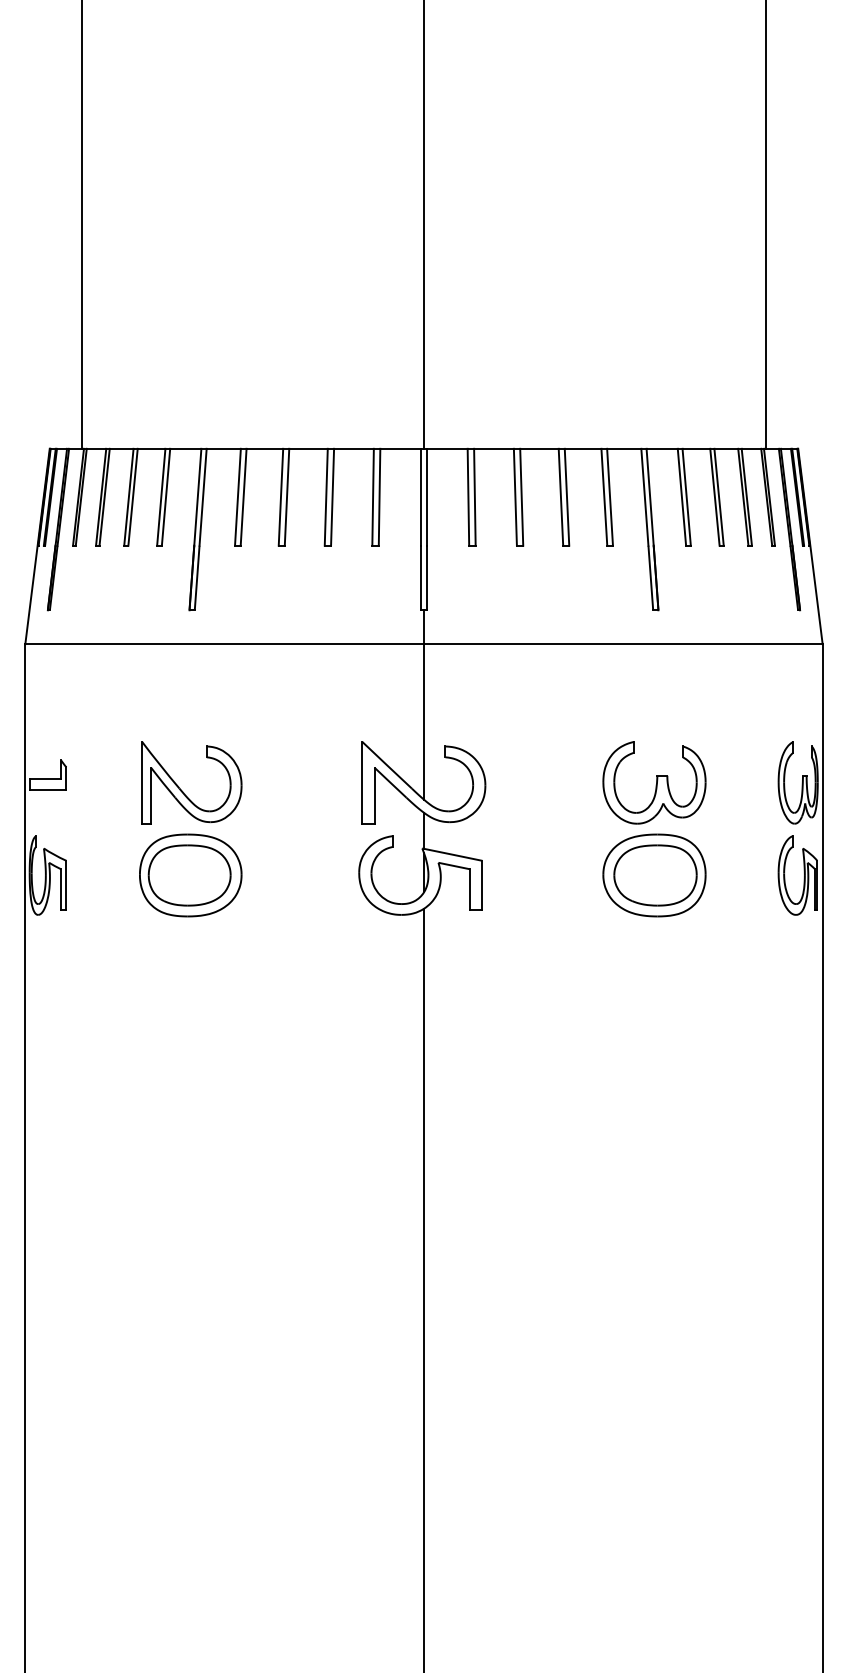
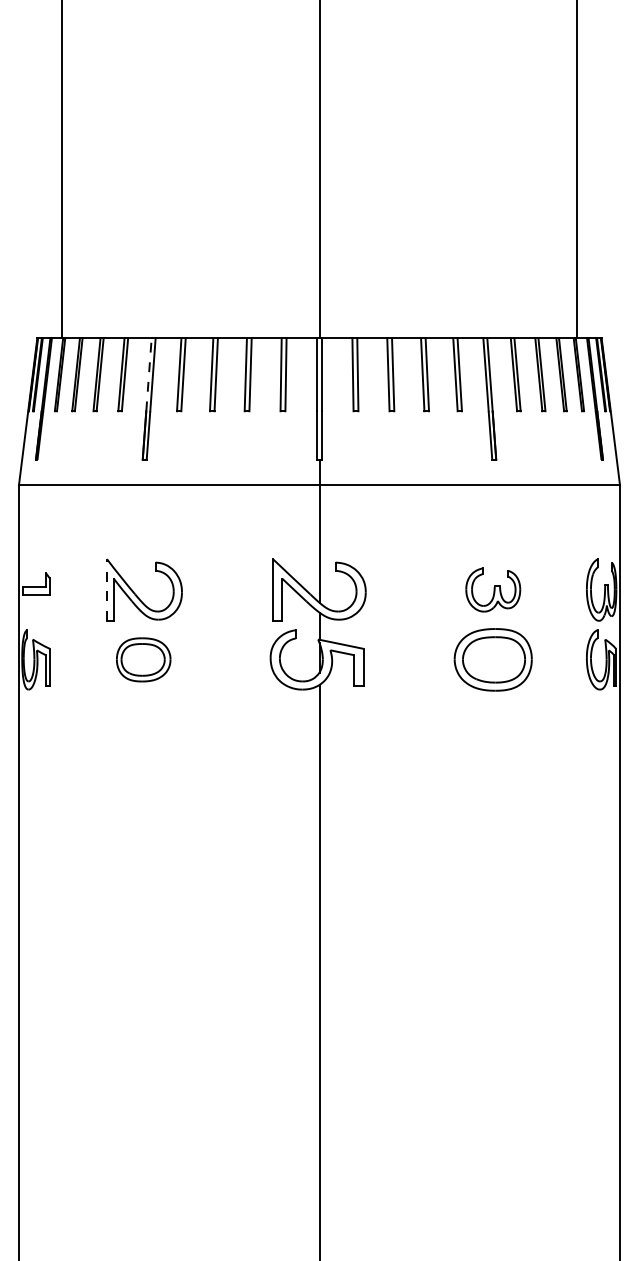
line: (197, 497) -> (148, 374), solid -> dashed
line: (142, 782) -> (107, 589), solid -> dashed
part: (654, 782) -> (493, 589), size x0.7
part: (190, 875) -> (143, 659), size x0.7

